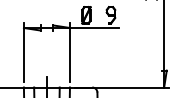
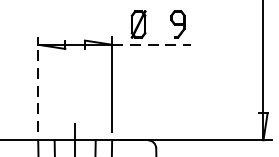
line: (94, 28) -> (151, 45), solid -> dashed
line: (23, 52) -> (37, 84), solid -> dashed

